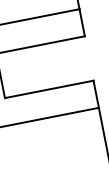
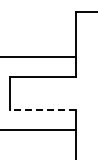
line: (48, 88) -> (42, 109), solid -> dashed

